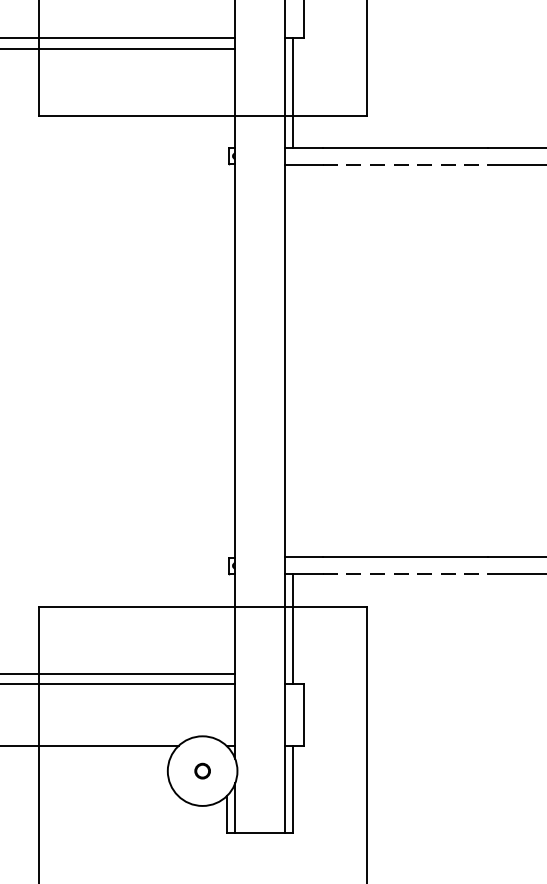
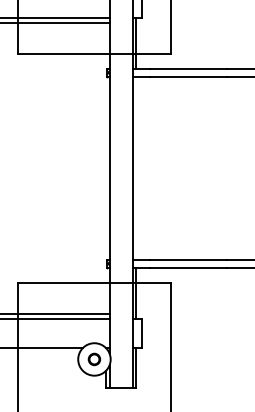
line: (406, 164) -> (189, 76), dashed -> solid
line: (406, 573) -> (189, 267), dashed -> solid
part: (202, 771) -> (94, 359), size x1.67

